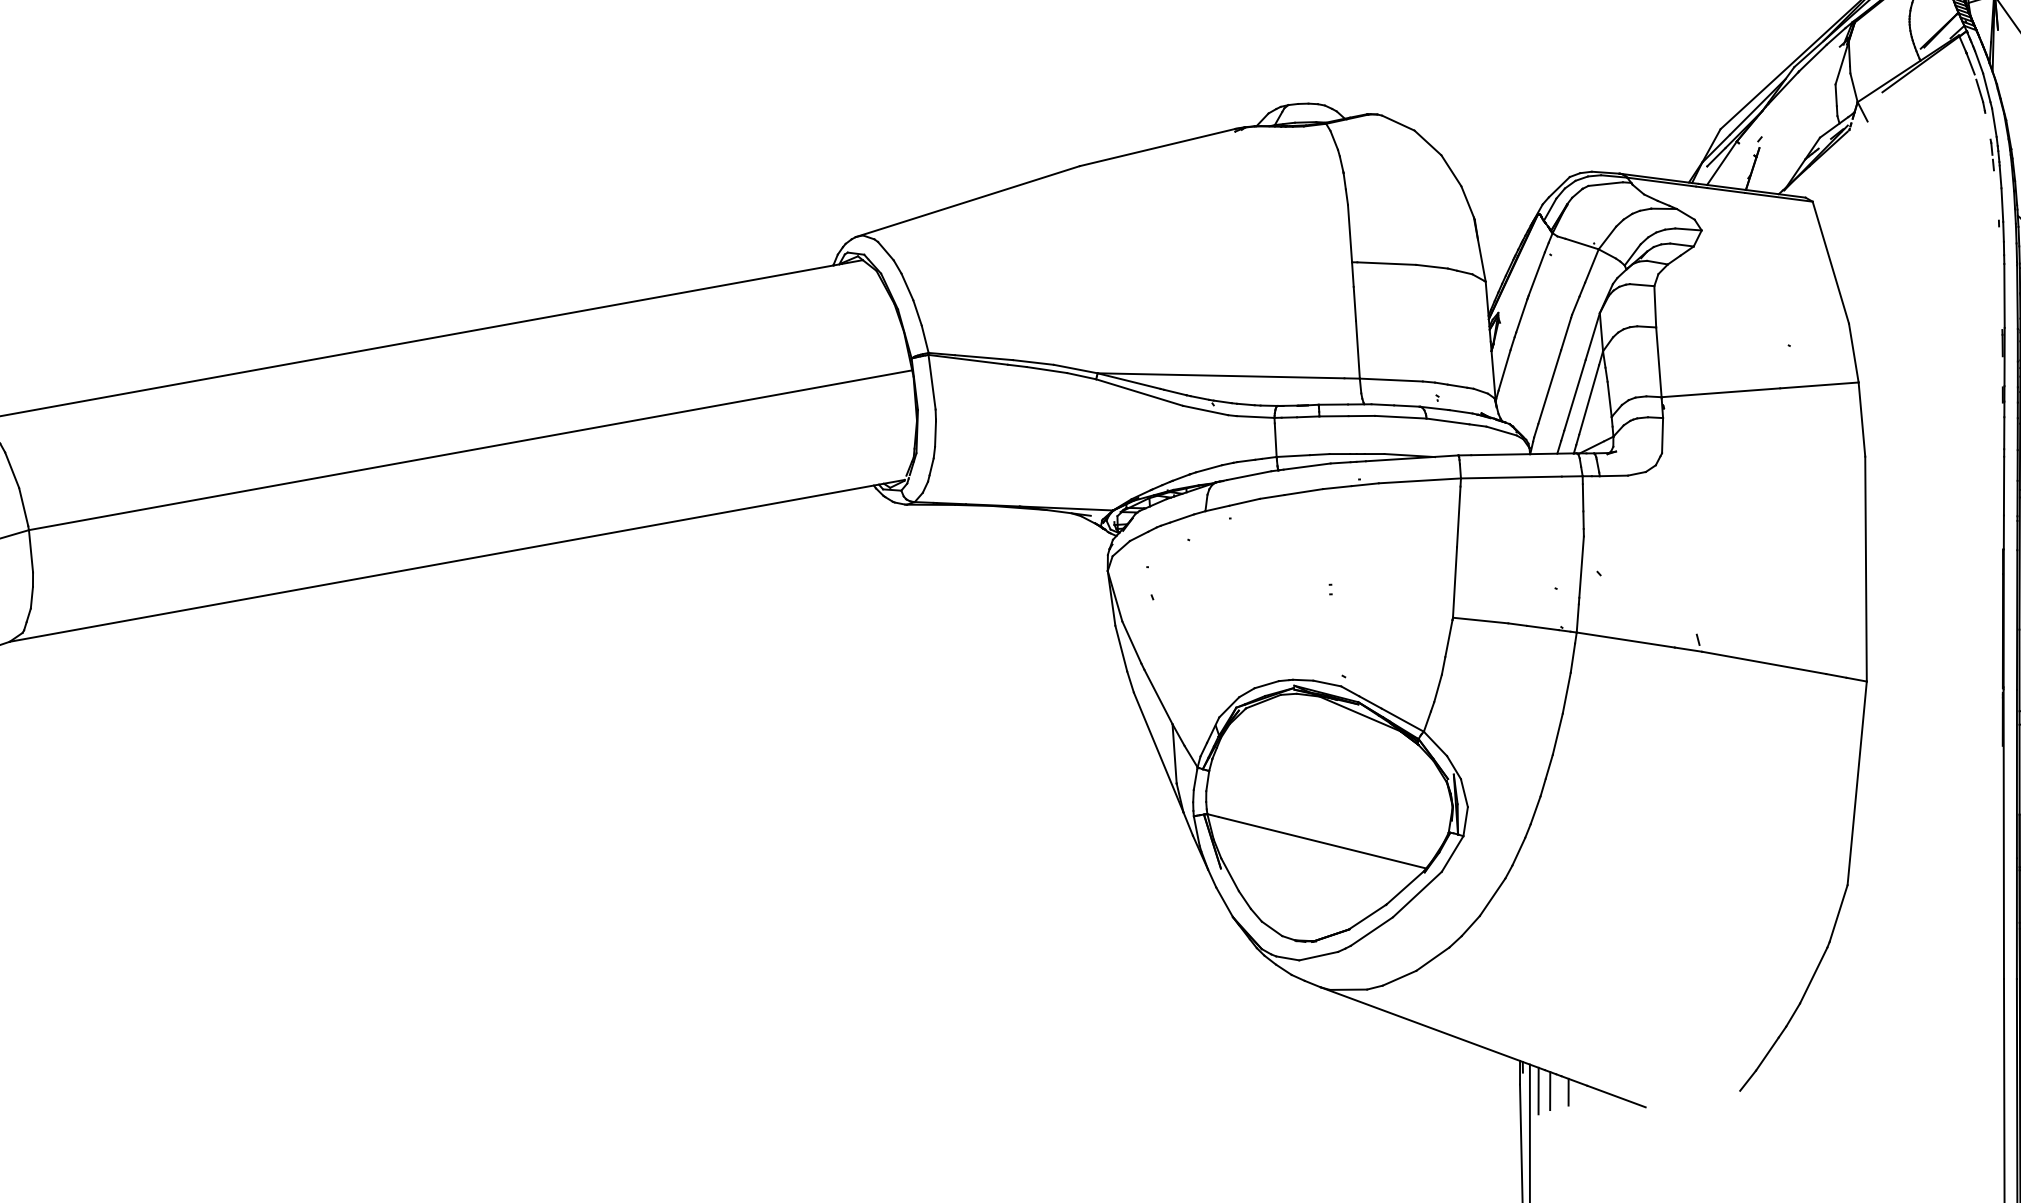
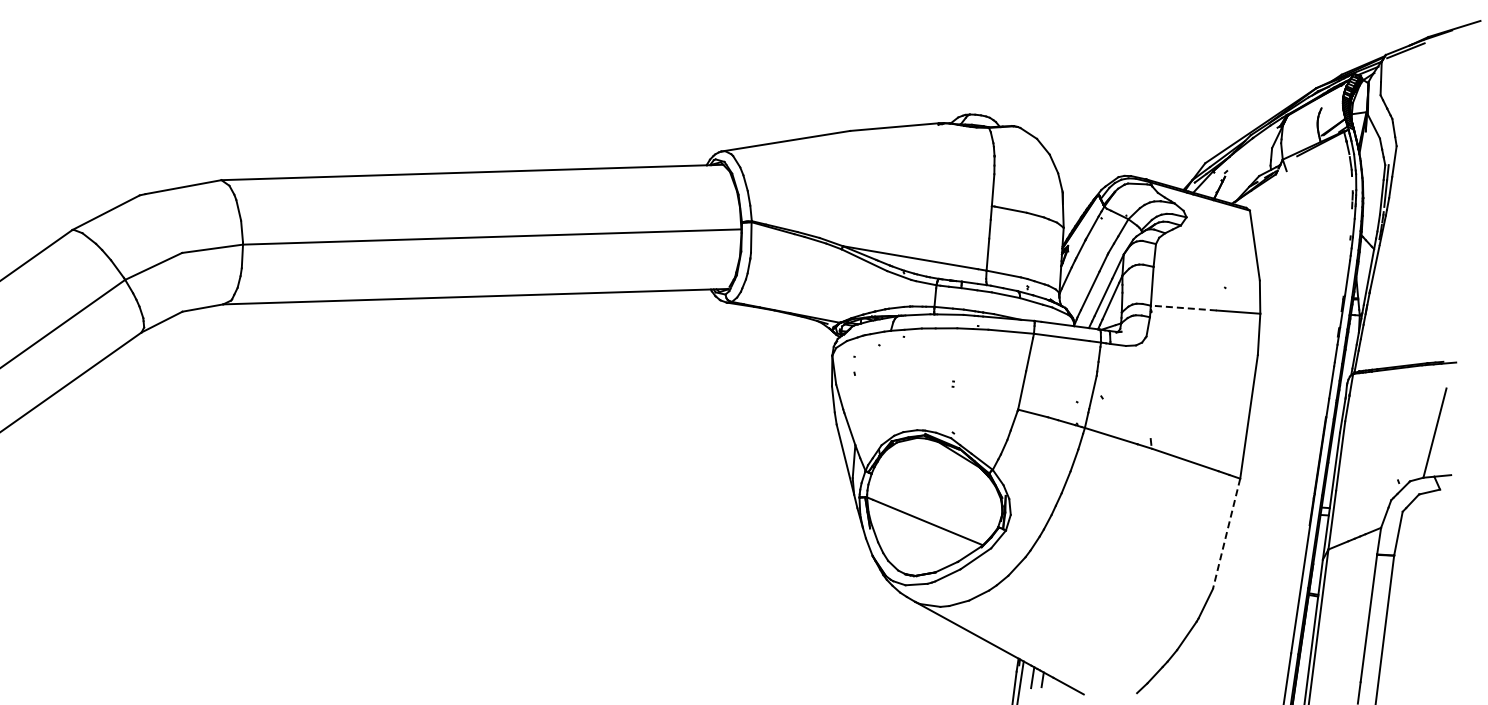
line: (1720, 393) -> (1183, 308), solid -> dashed
line: (1856, 782) -> (1226, 533), solid -> dashed
line: (1538, 1090) -> (1026, 676), removed

